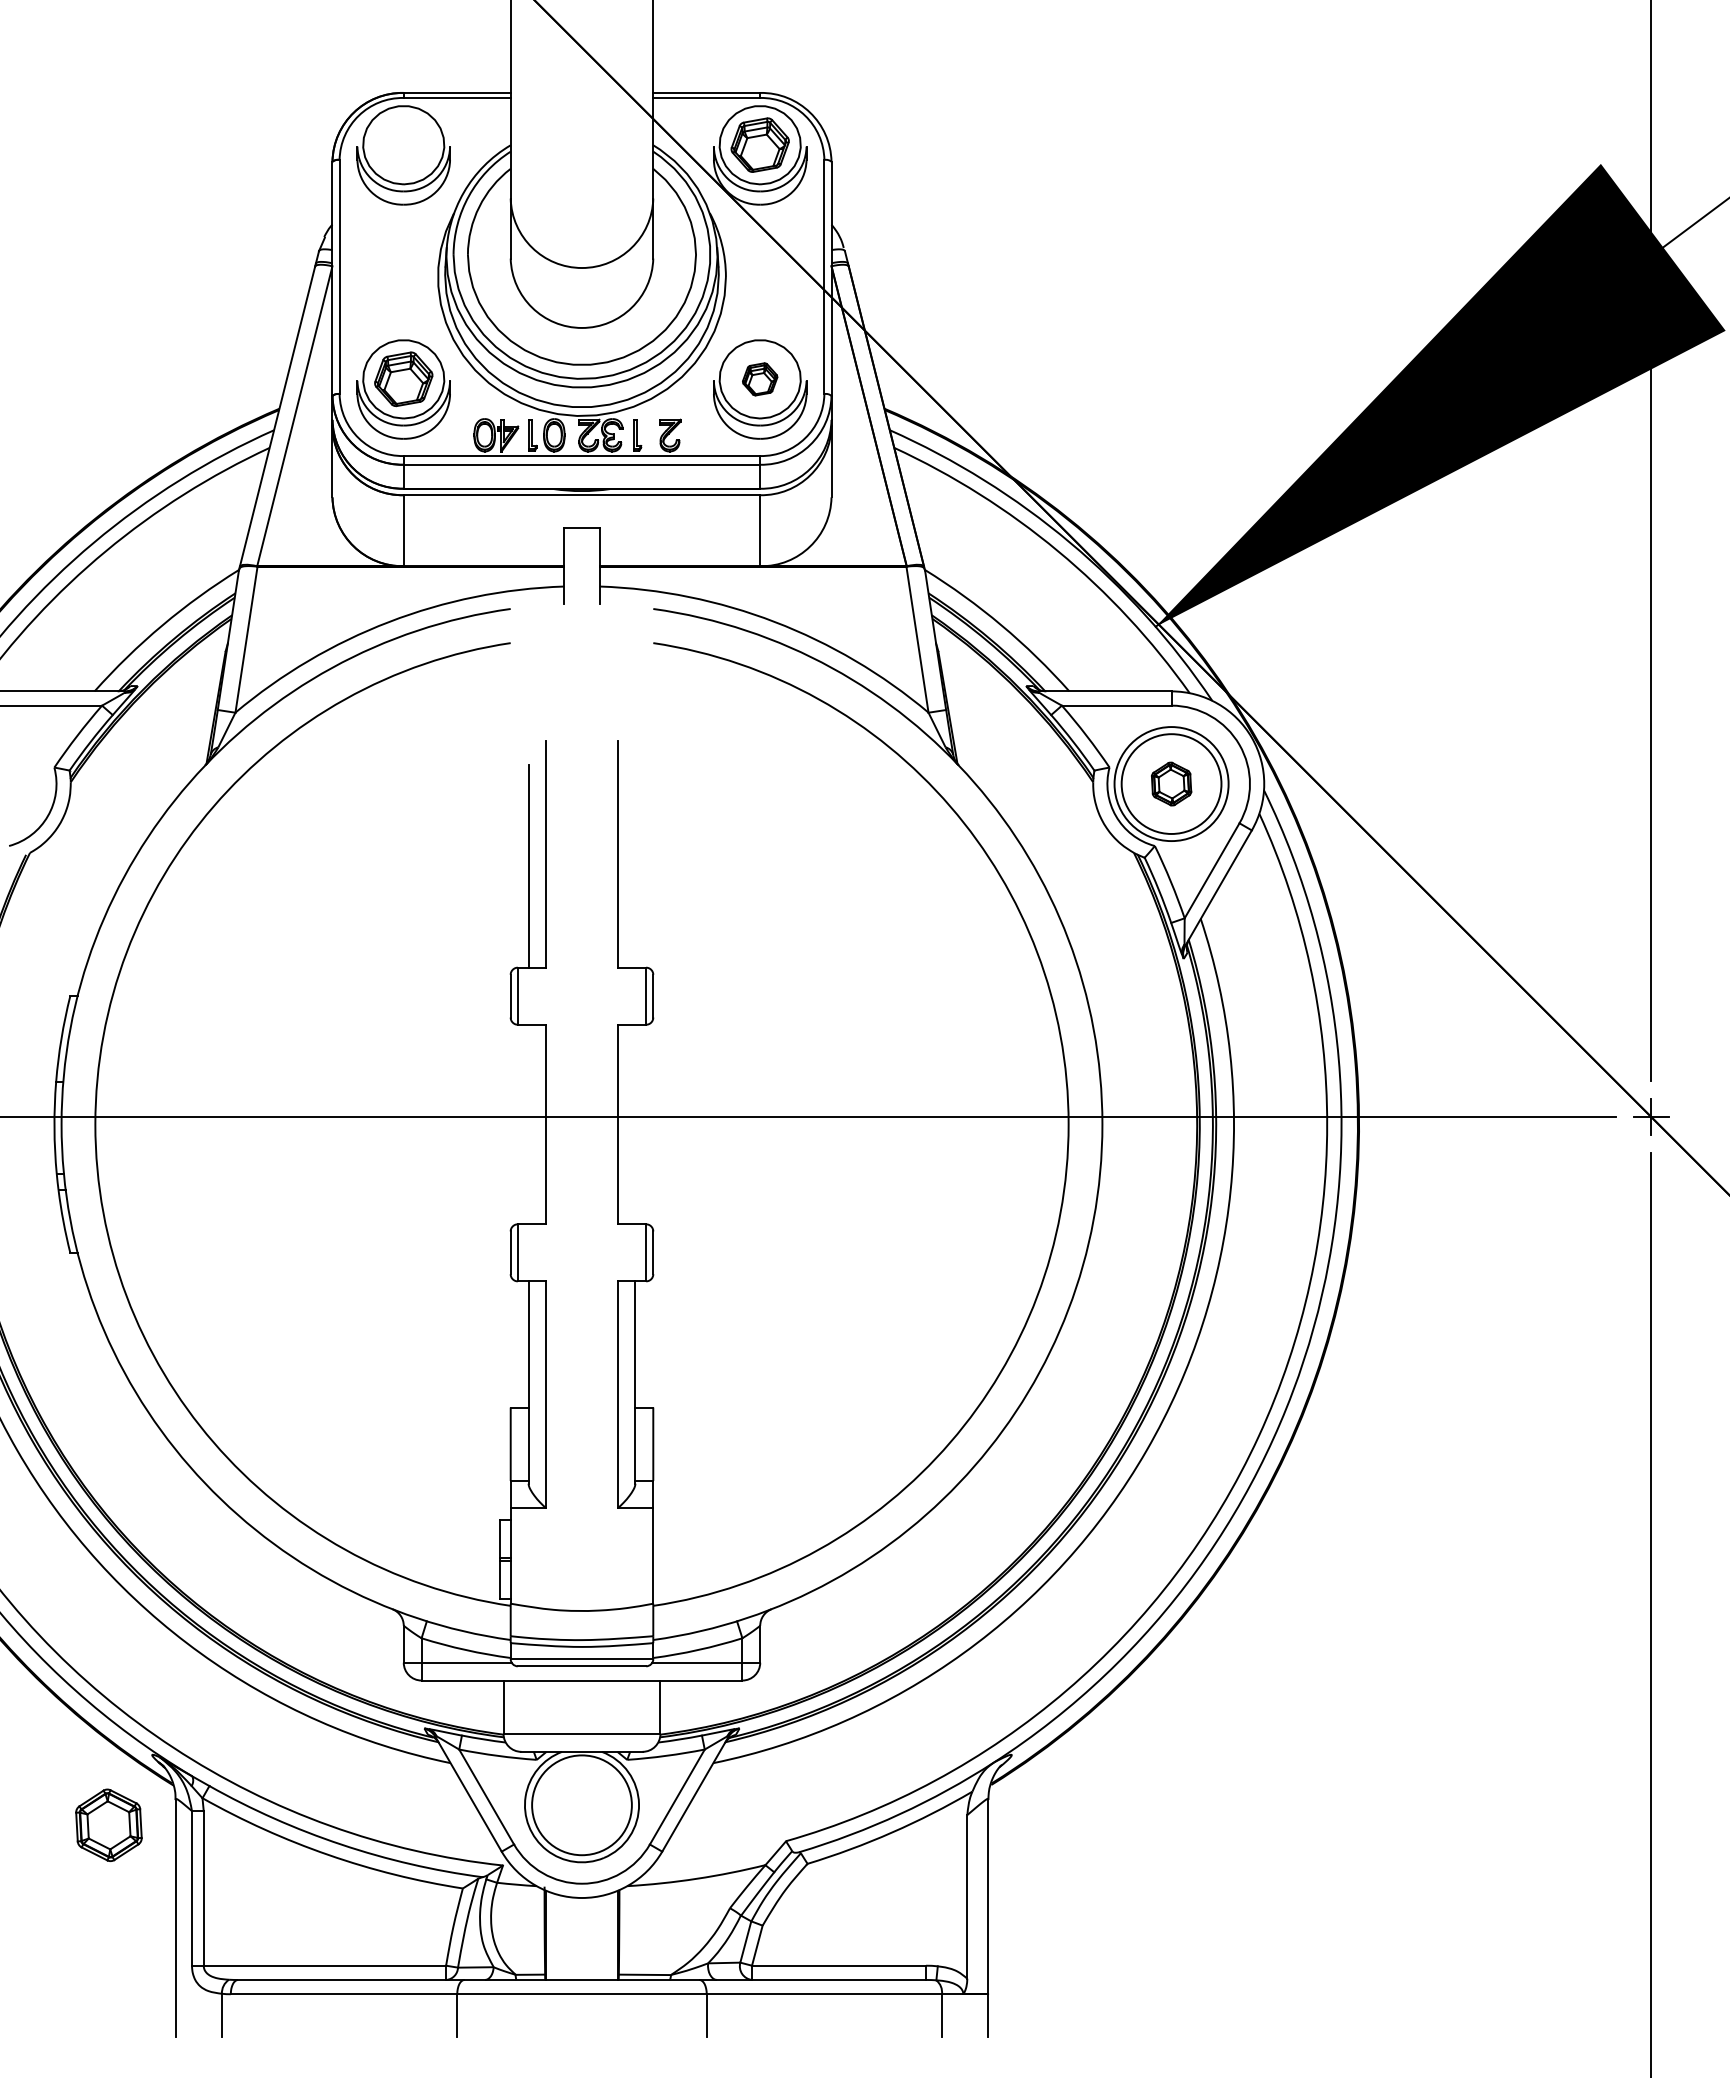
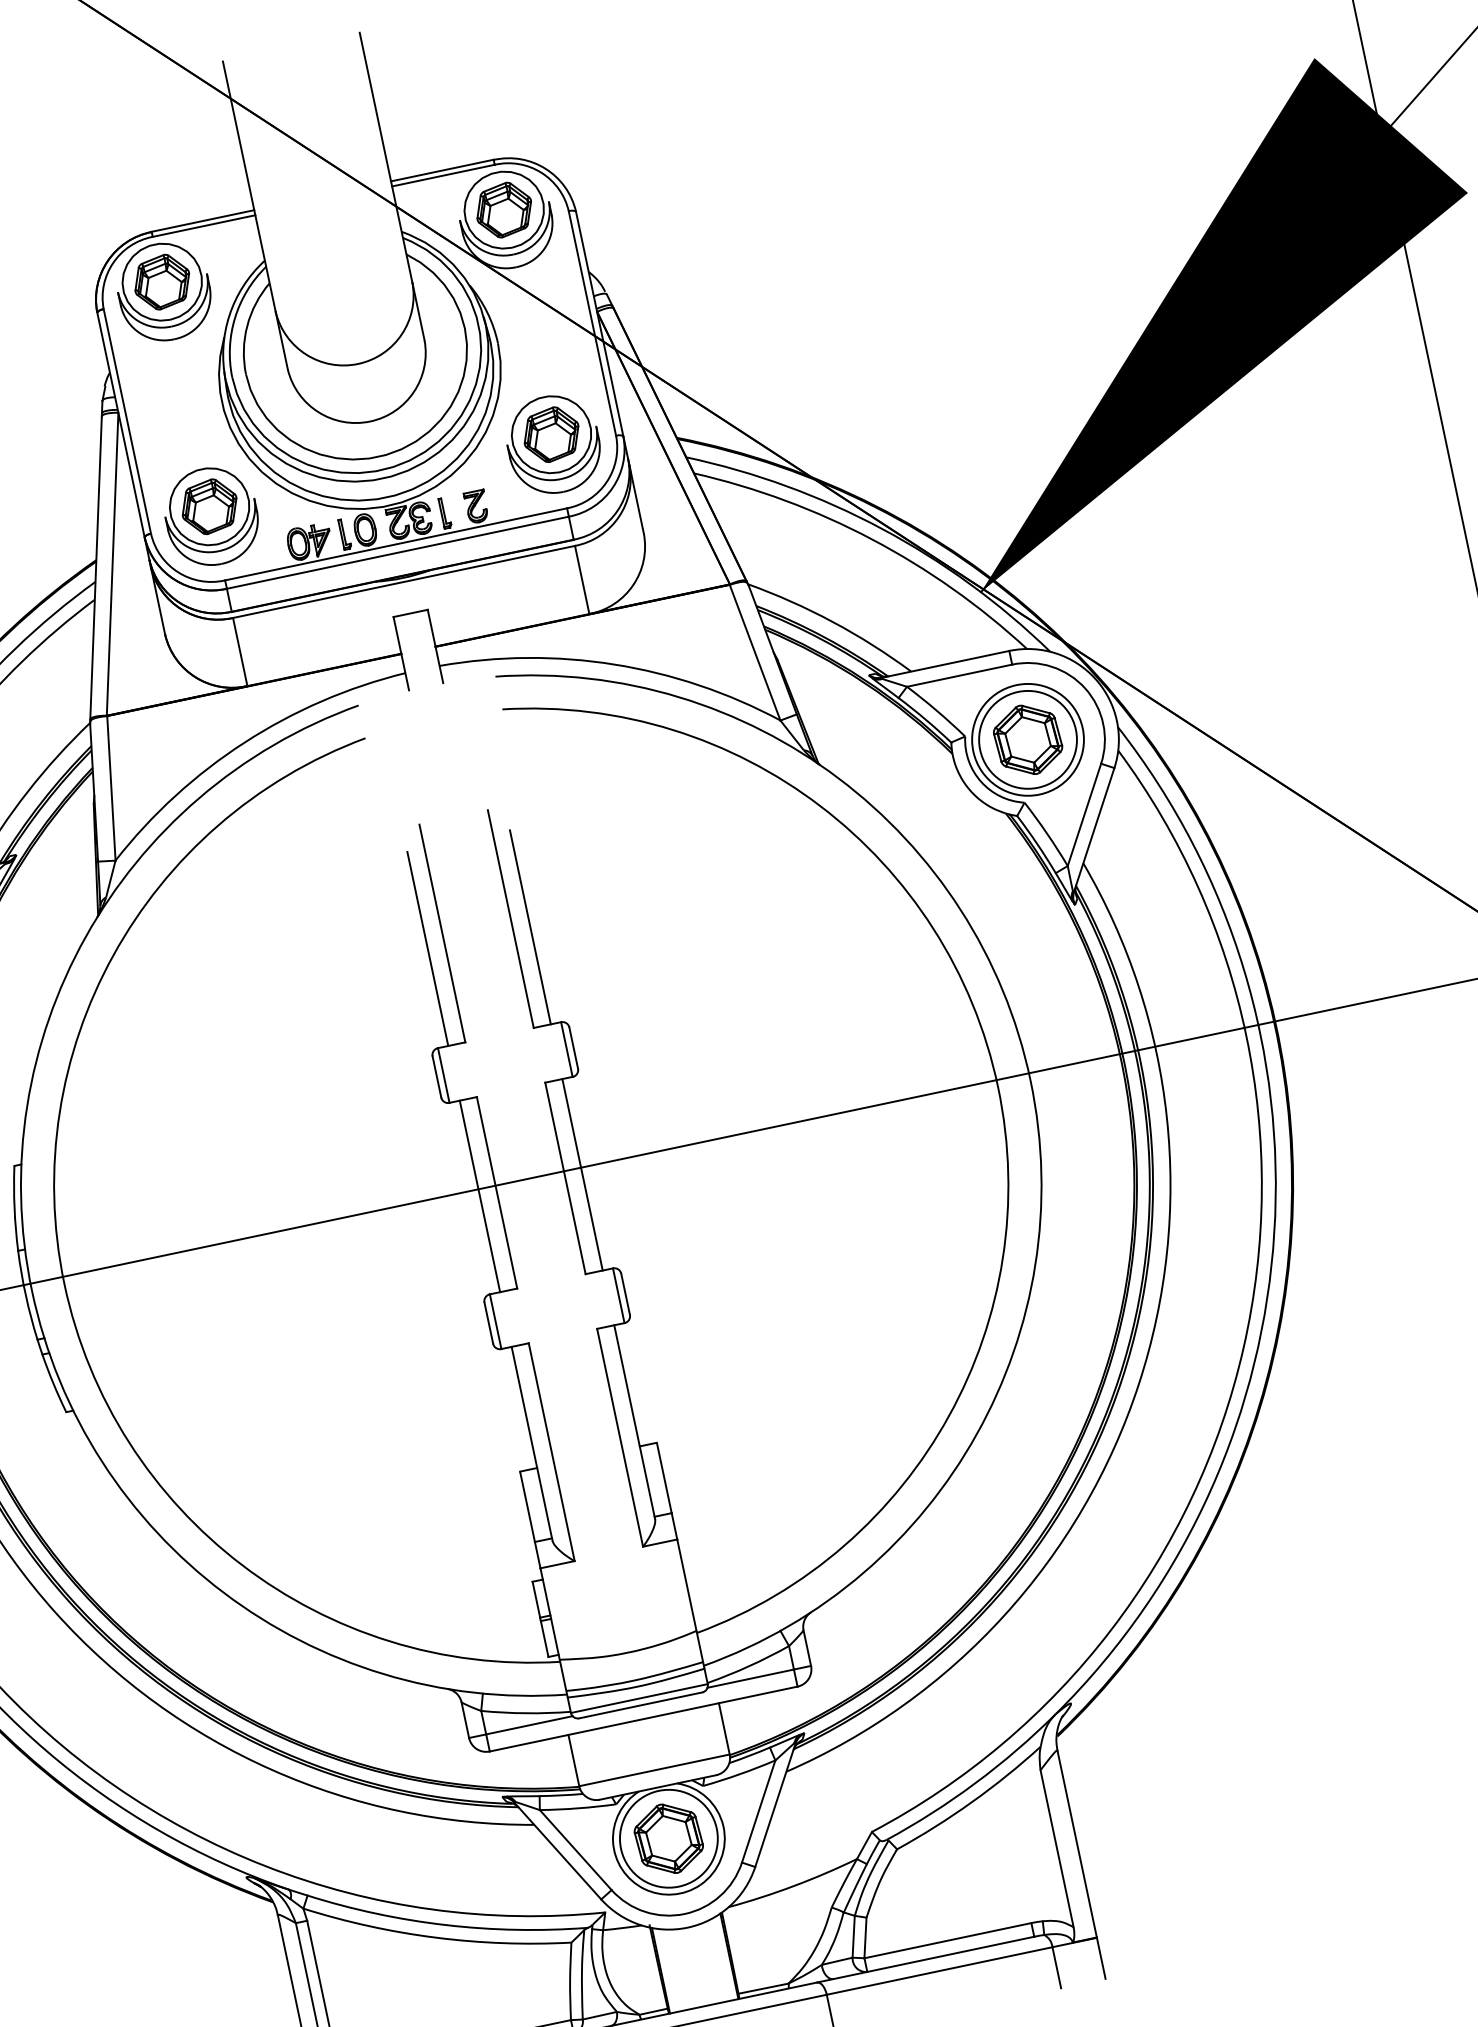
part: (403, 144) -> (161, 281), added
part: (759, 379) -> (550, 435), size x1.67
part: (1171, 783) -> (1027, 739), size x1.67
line: (635, 866) -> (530, 927), added
line: (528, 1124) -> (479, 1196), added
line: (635, 1124) -> (582, 1174), added
part: (108, 1824) -> (668, 1838), moved

